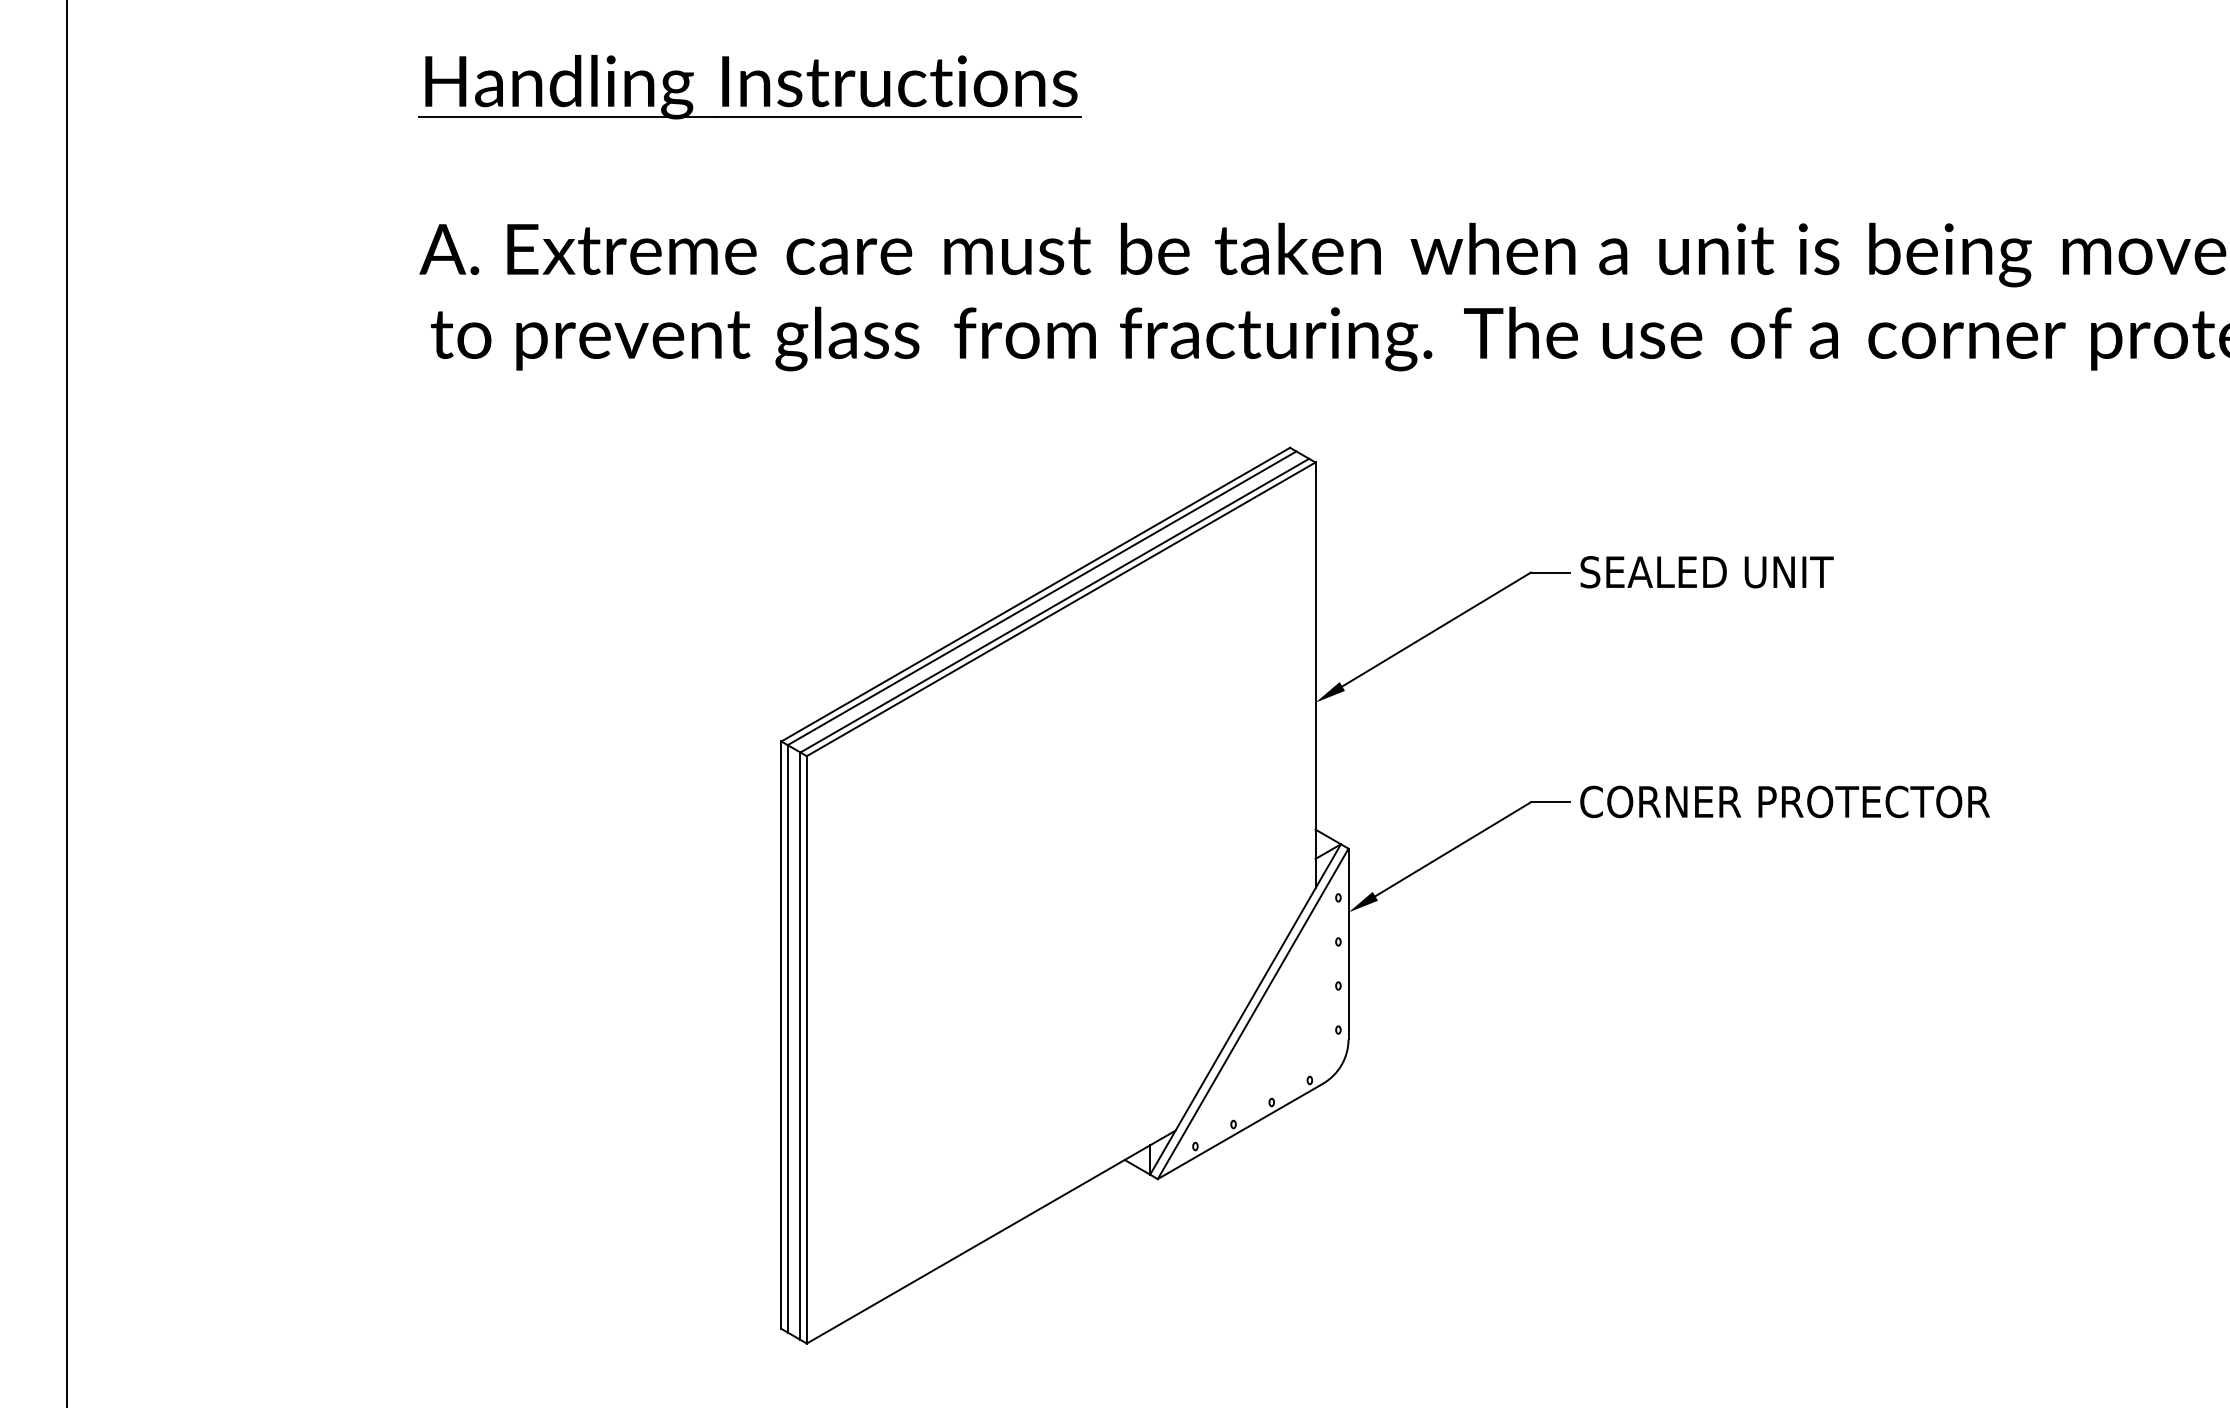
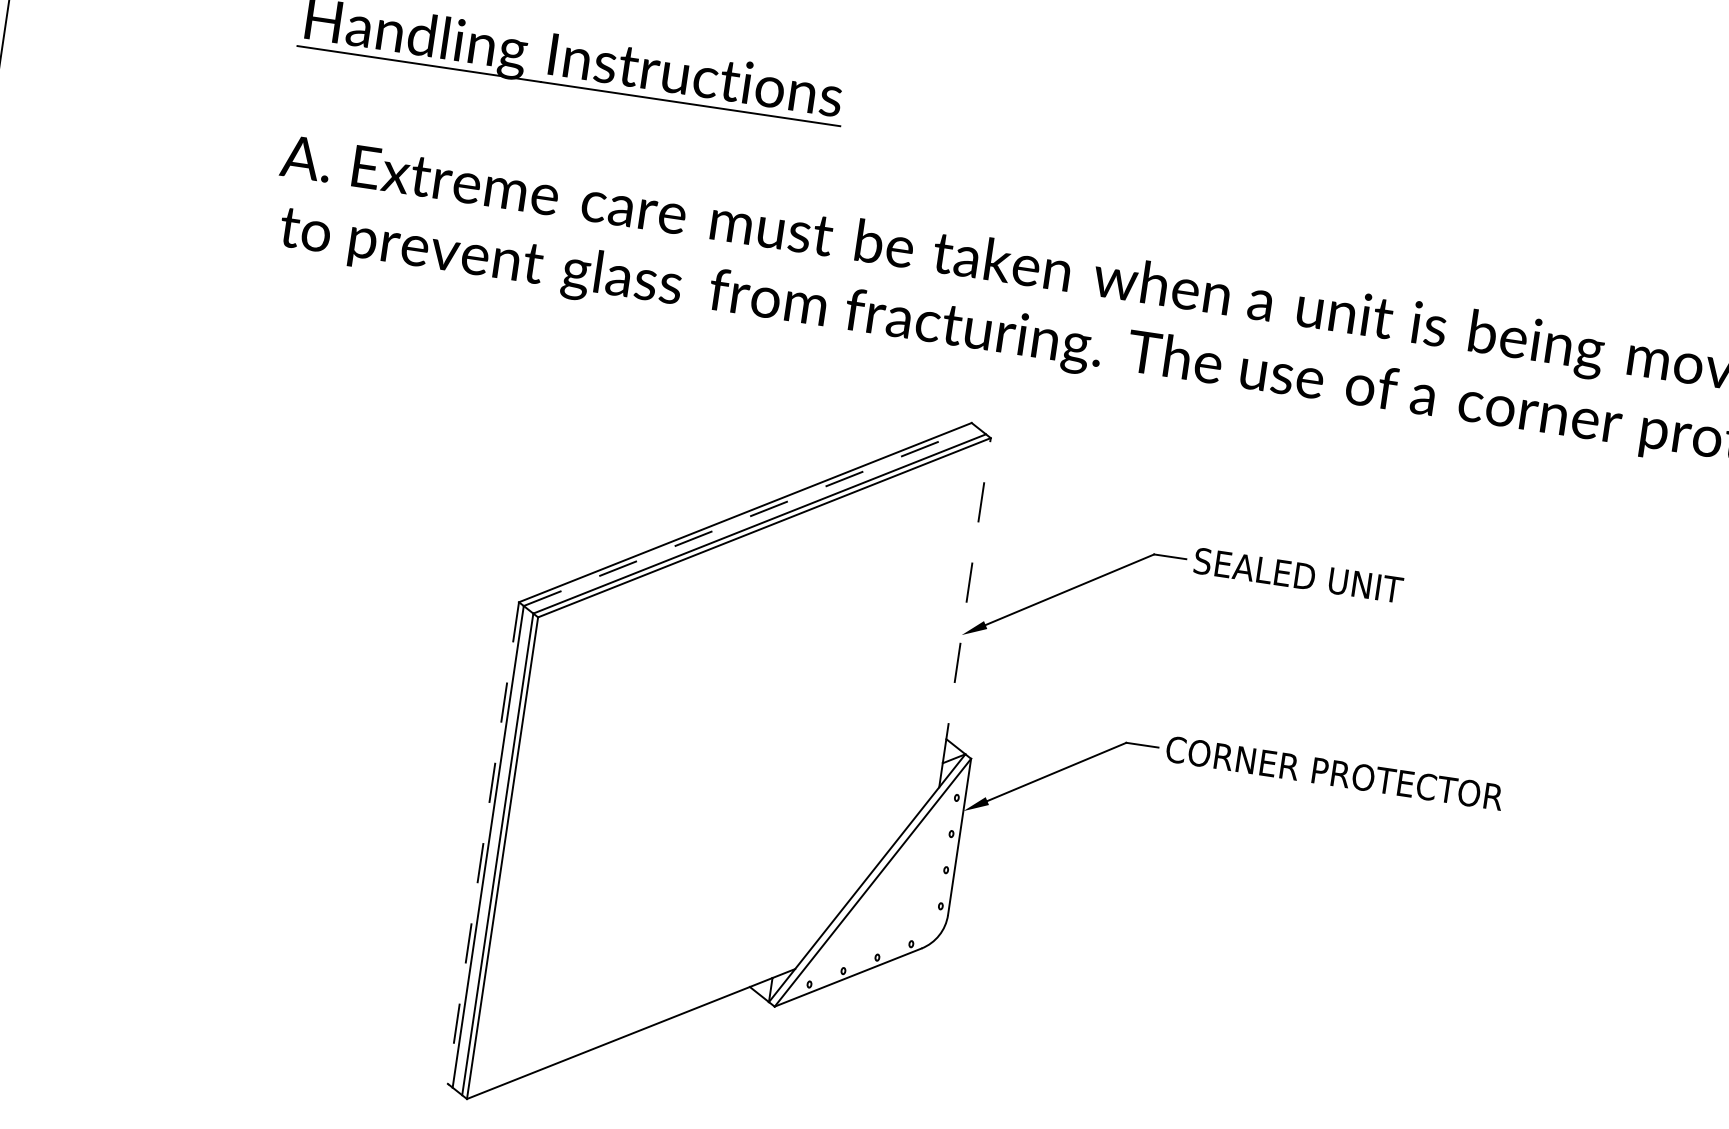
line: (1042, 598) -> (750, 516), solid -> dashed
line: (1315, 660) -> (966, 600), solid -> dashed
line: (781, 1035) -> (483, 843), solid -> dashed

